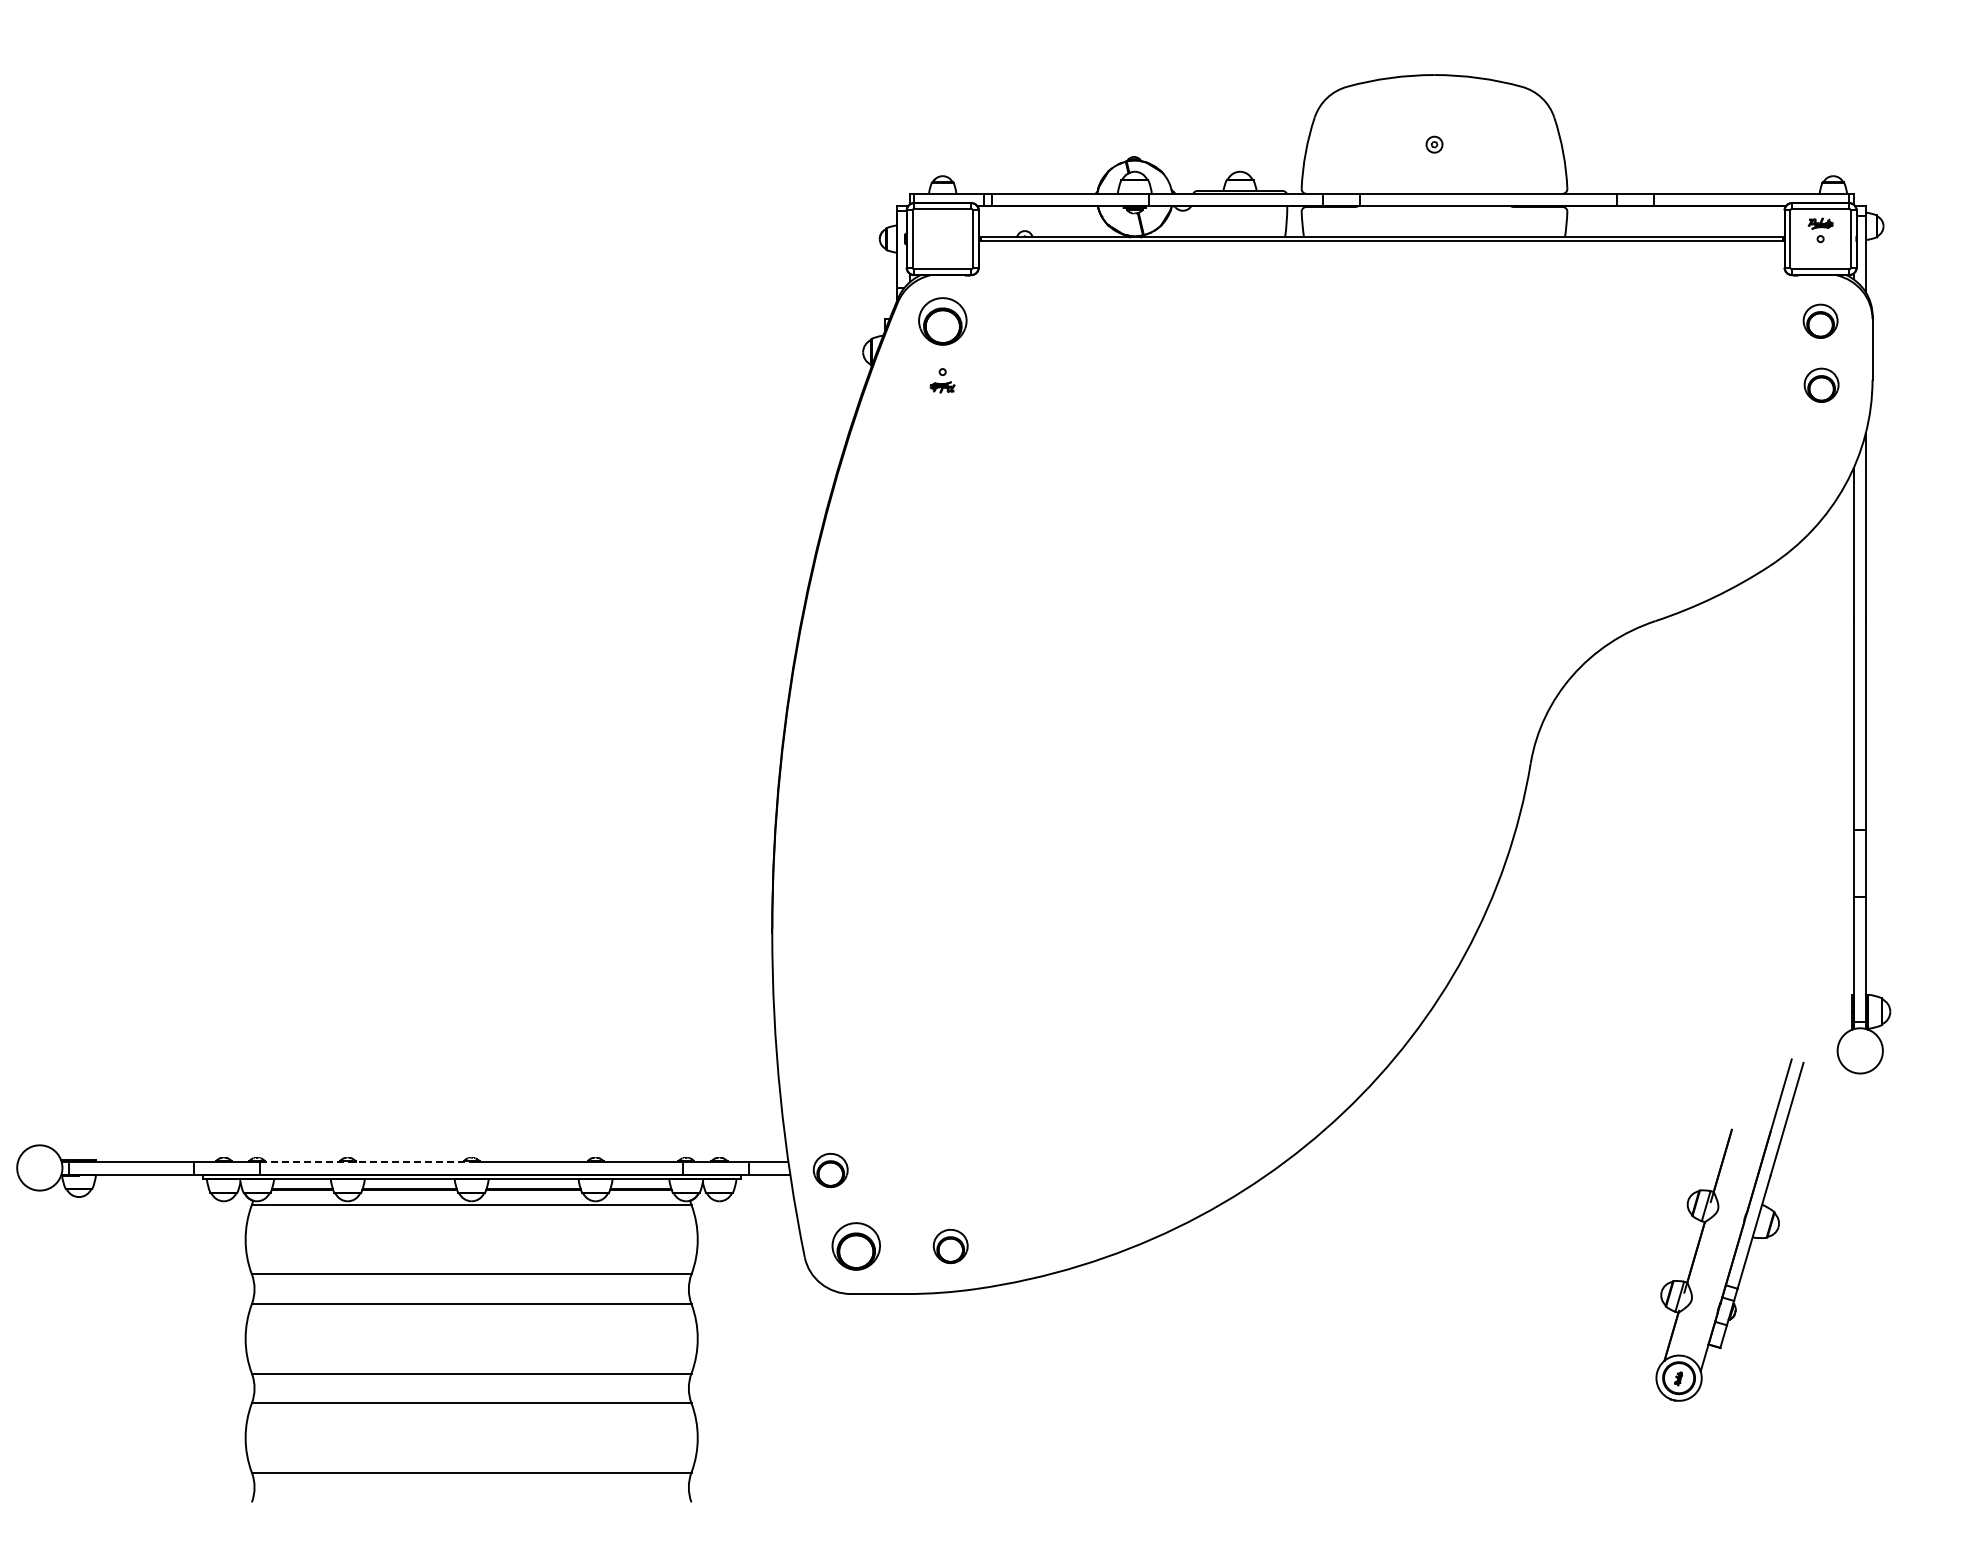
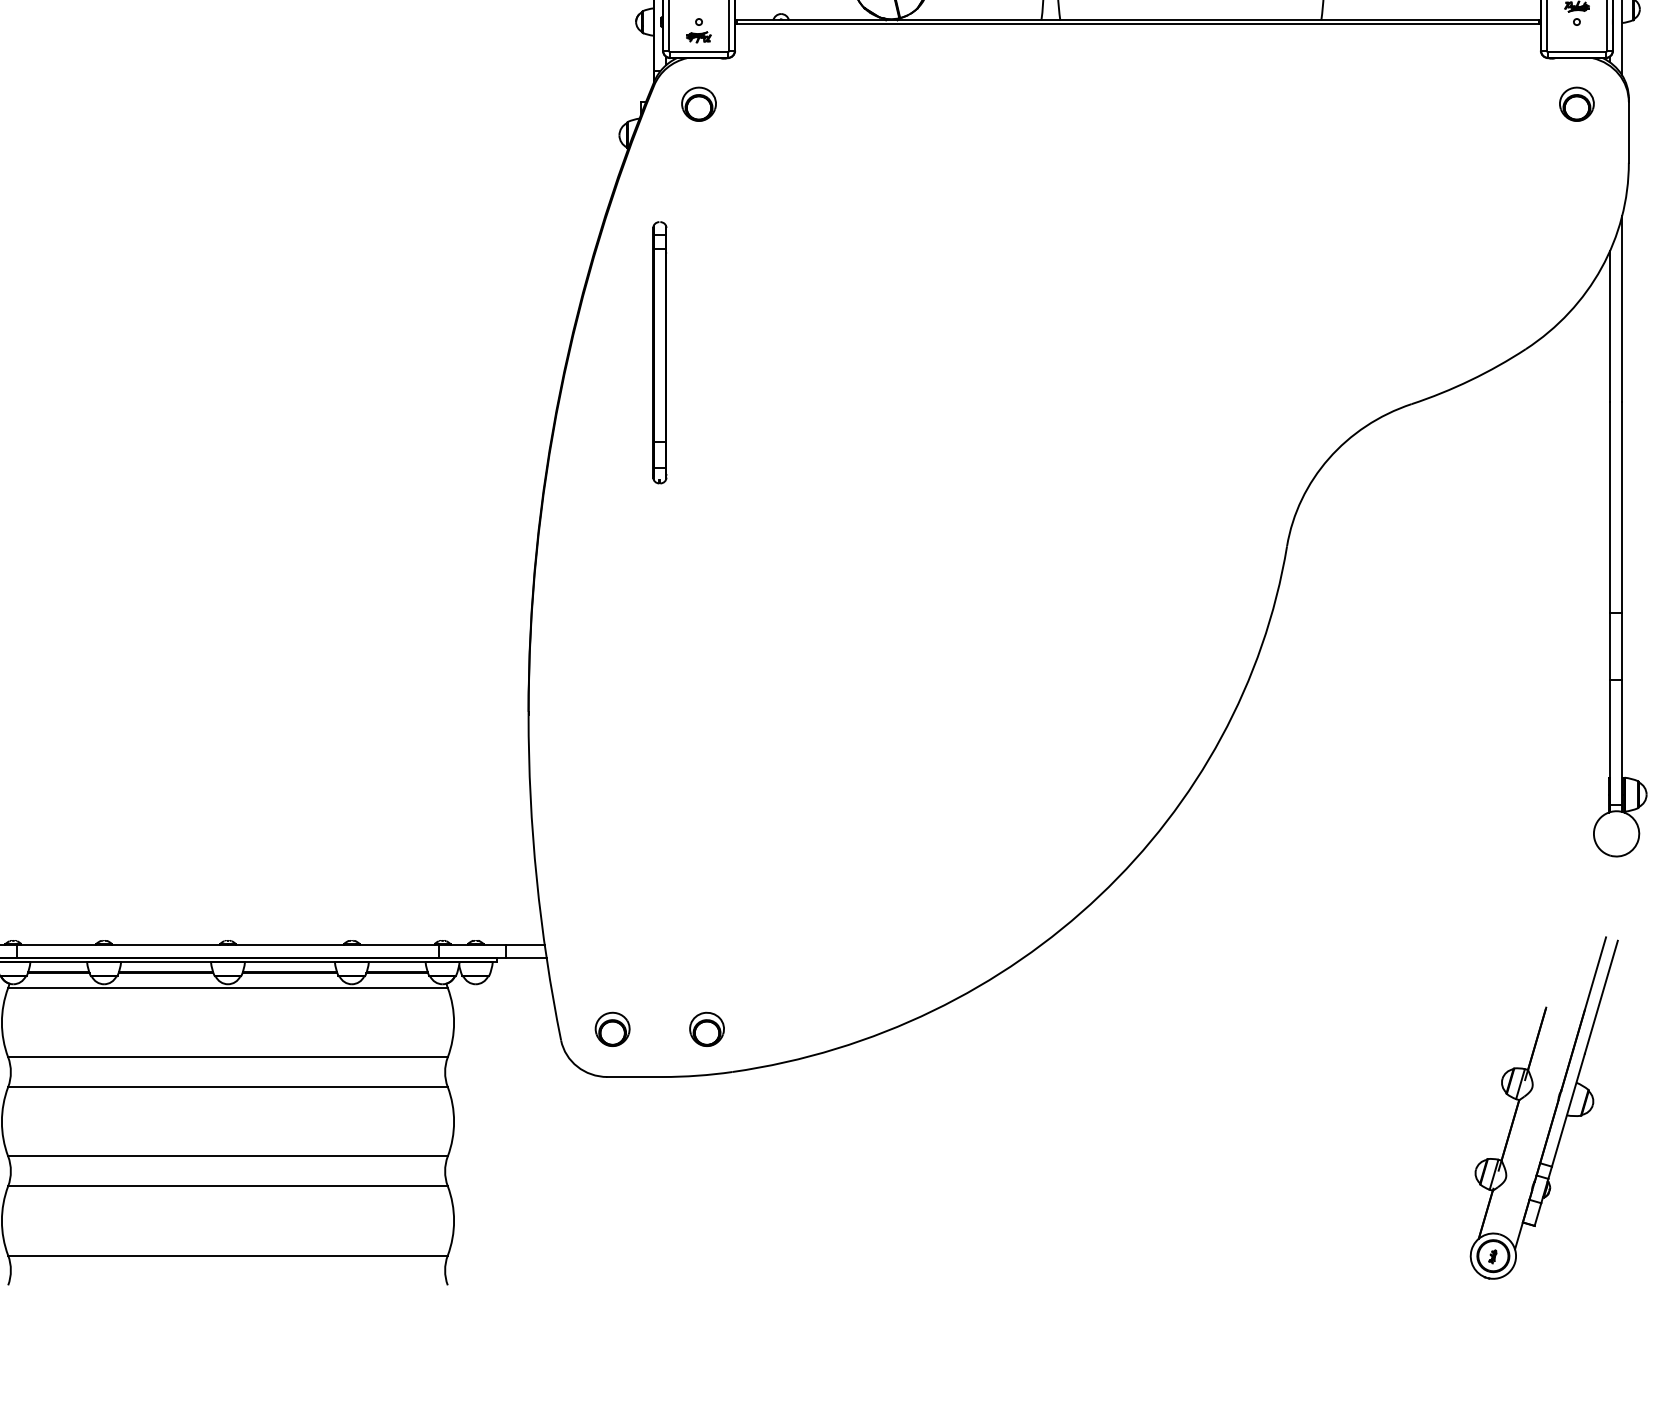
part: (942, 320) -> (698, 103), size x0.71
part: (942, 380) -> (698, 30), moved
part: (1821, 384) -> (1577, 167), removed
part: (903, 569) -> (659, 352), added
line: (365, 1162) -> (121, 945), dashed -> solid
part: (830, 1170) -> (586, 953), removed
part: (1740, 1230) -> (1554, 1108), moved
part: (856, 1246) -> (612, 1029), size x0.71

